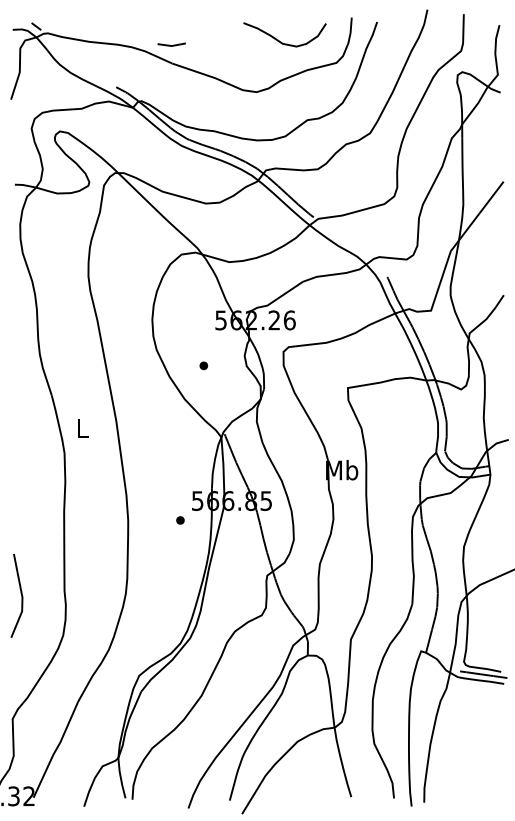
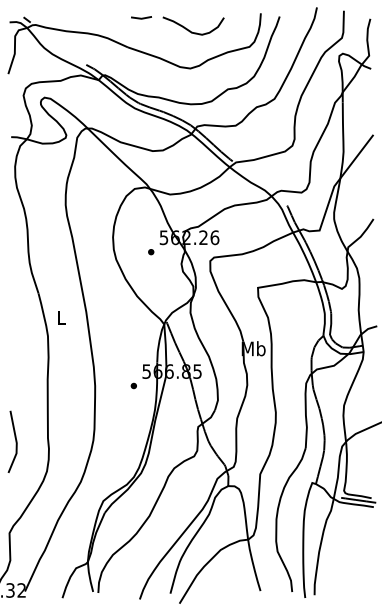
curve: (281, 41) -> (191, 30), moved
line: (171, 45) -> (141, 18), moved
part: (203, 365) -> (150, 251), moved

